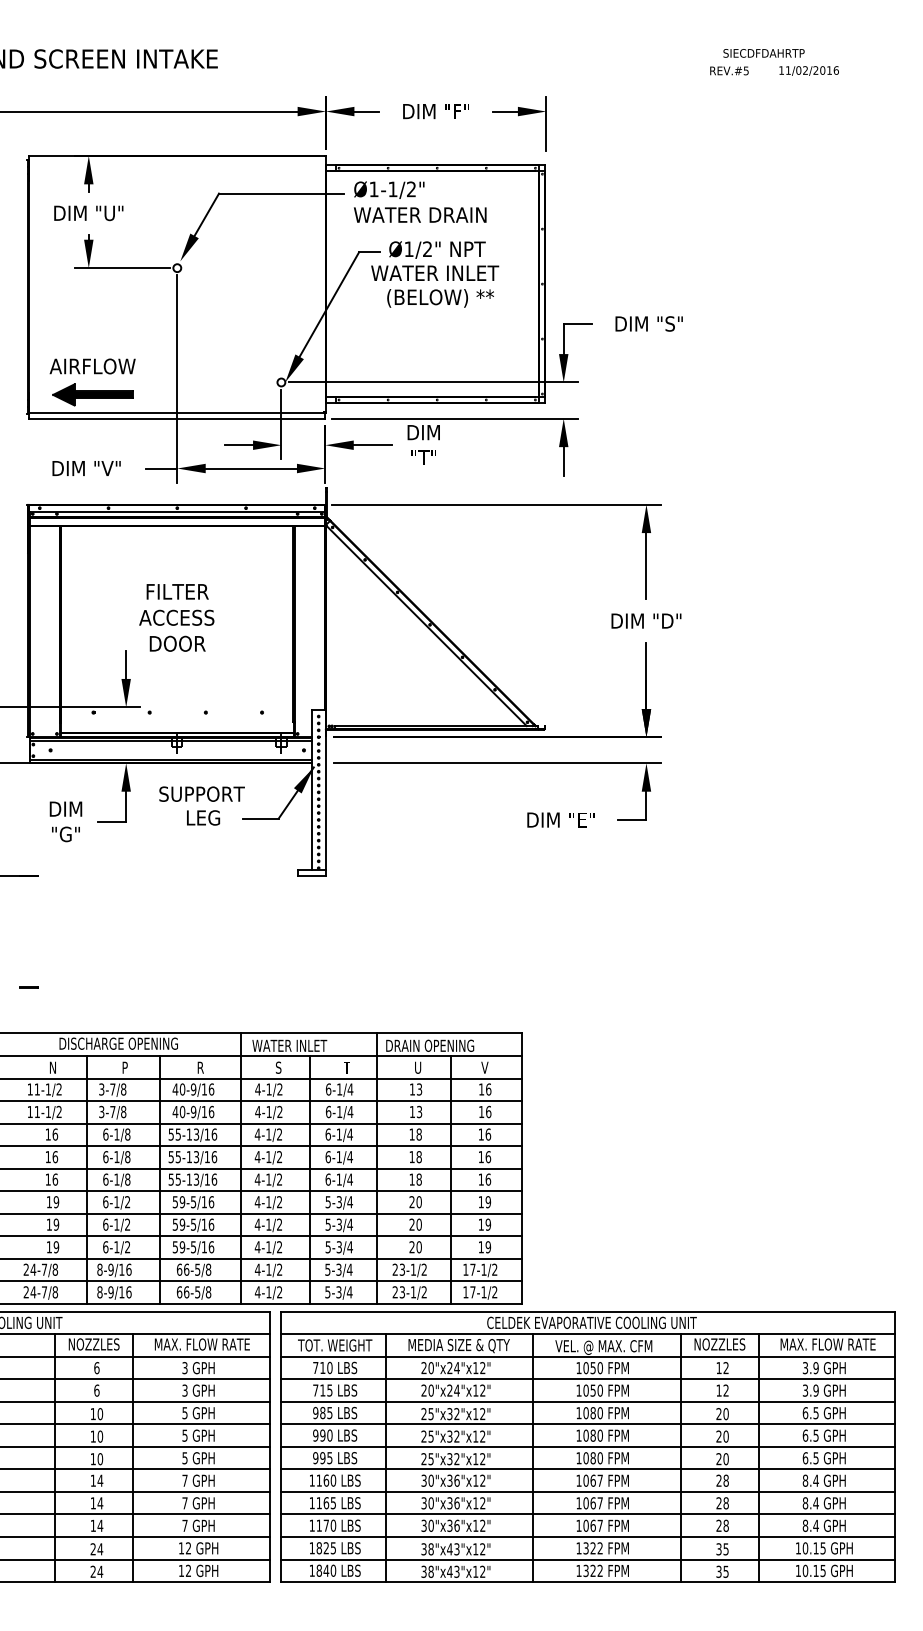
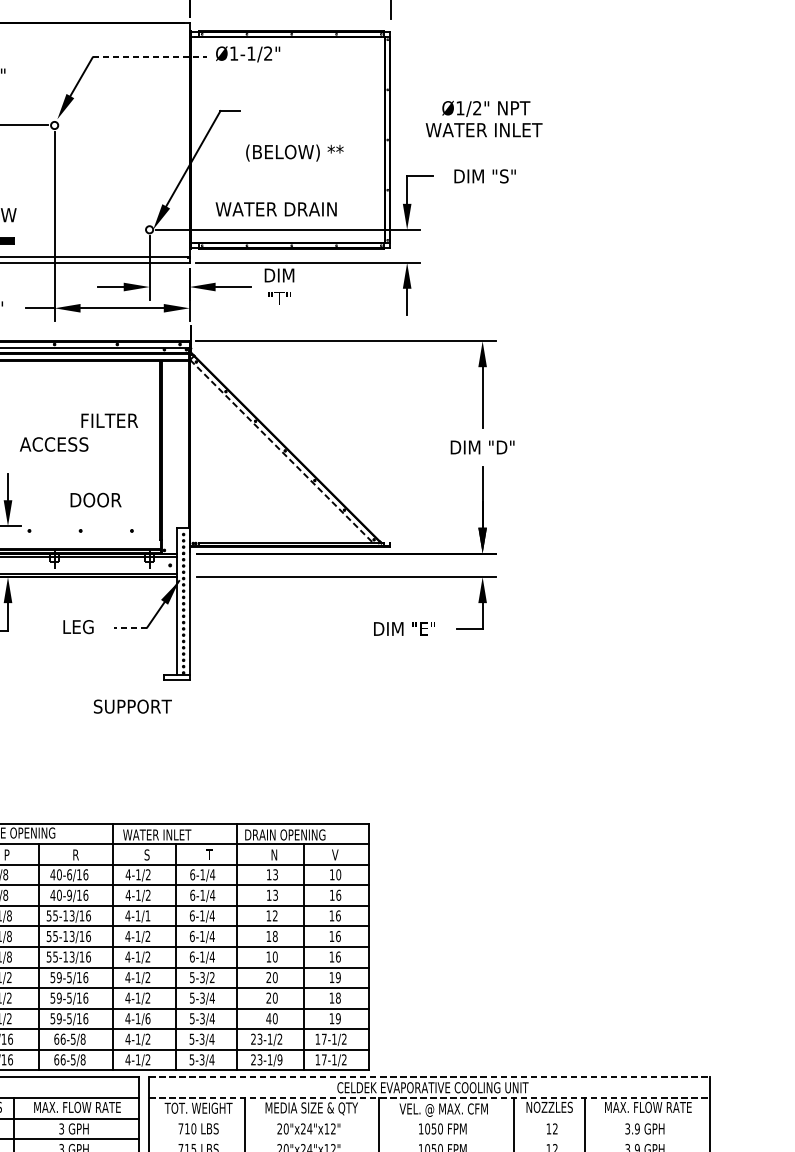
line: (281, 193) -> (149, 57), solid -> dashed
text: (420, 214) -> (276, 208), moved
text: (435, 260) -> (484, 118), moved
text: (177, 591) -> (109, 420), moved
line: (426, 626) -> (281, 452), solid -> dashed
text: (177, 643) -> (95, 499), moved
text: (201, 793) -> (132, 706), moved
line: (260, 818) -> (130, 627), solid -> dashed
text: (418, 1067) -> (274, 854), U -> N
text: (193, 1089) -> (69, 874), 40-9/16 -> 40-6/16
text: (488, 1089) -> (338, 874), 16 -> 10
text: (279, 1134) -> (147, 915), 4-1/2 -> 4-1/1
text: (418, 1134) -> (274, 915), 18 -> 12
text: (418, 1179) -> (274, 956), 18 -> 10
text: (350, 1202) -> (212, 977), 5-3/4 -> 5-3/2
text: (488, 1224) -> (338, 997), 19 -> 18
text: (279, 1247) -> (147, 1018), 4-1/2 -> 4-1/6
text: (411, 1247) -> (268, 1018), 20 -> 40
text: (424, 1292) -> (280, 1059), 23-1/2 -> 23-1/9
line: (588, 1311) -> (429, 1077), solid -> dashed
line: (588, 1334) -> (429, 1098), solid -> dashed
line: (588, 1356) -> (429, 1118), removed
line: (588, 1379) -> (429, 1139), removed

